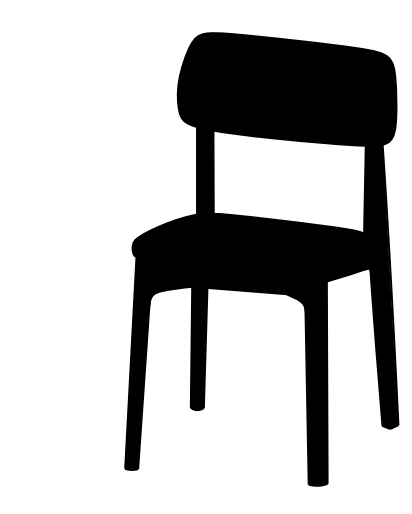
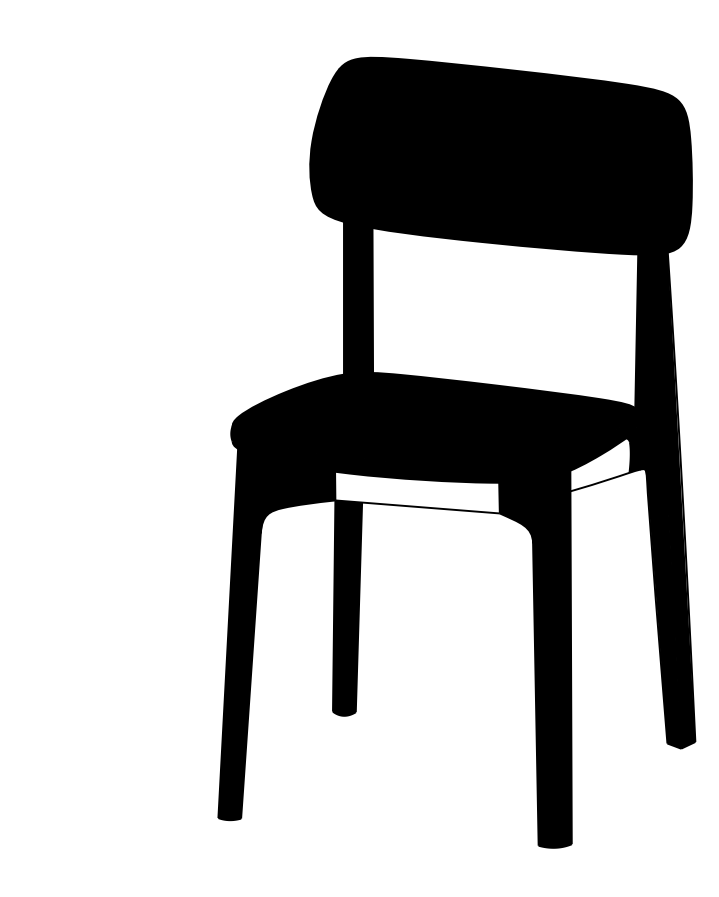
fill: (343, 266) -> (599, 465), removed
fill: (239, 282) -> (417, 493), removed

